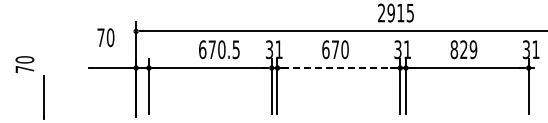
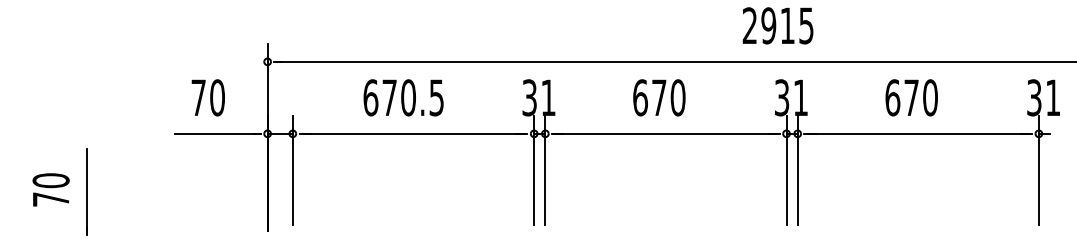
text: (105, 37) -> (207, 97), moved
text: (219, 49) -> (403, 97), moved
text: (463, 49) -> (910, 97), 829 -> 670
text: (24, 64) -> (50, 189), moved
line: (338, 68) -> (665, 134), dashed -> solid

